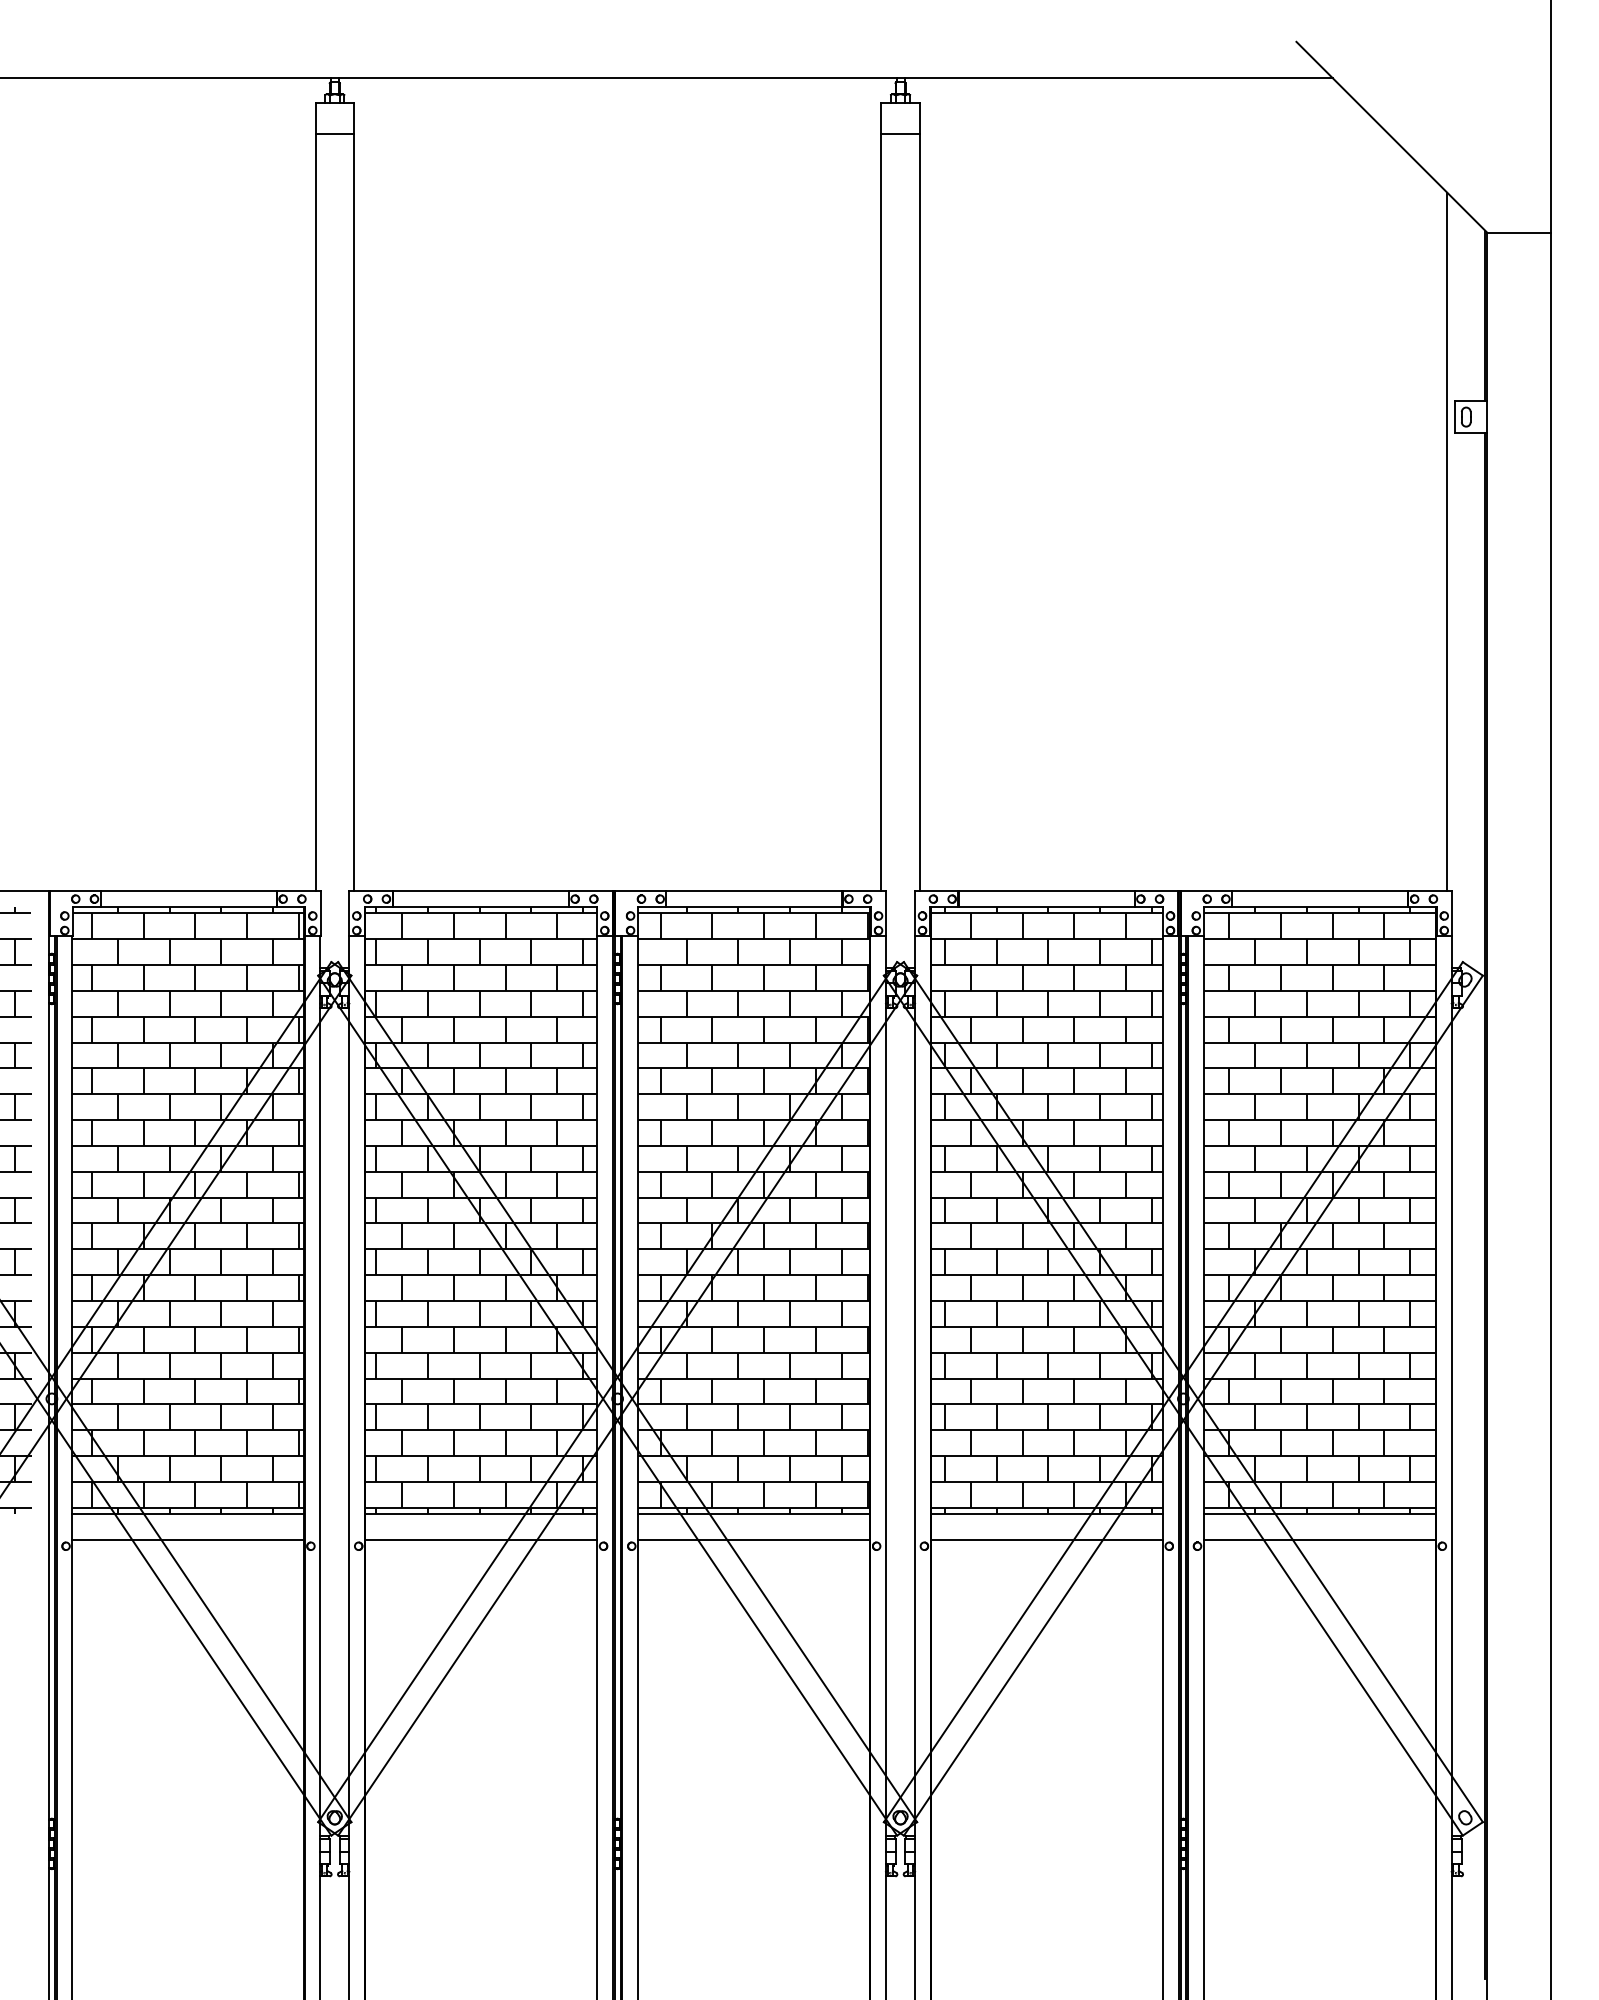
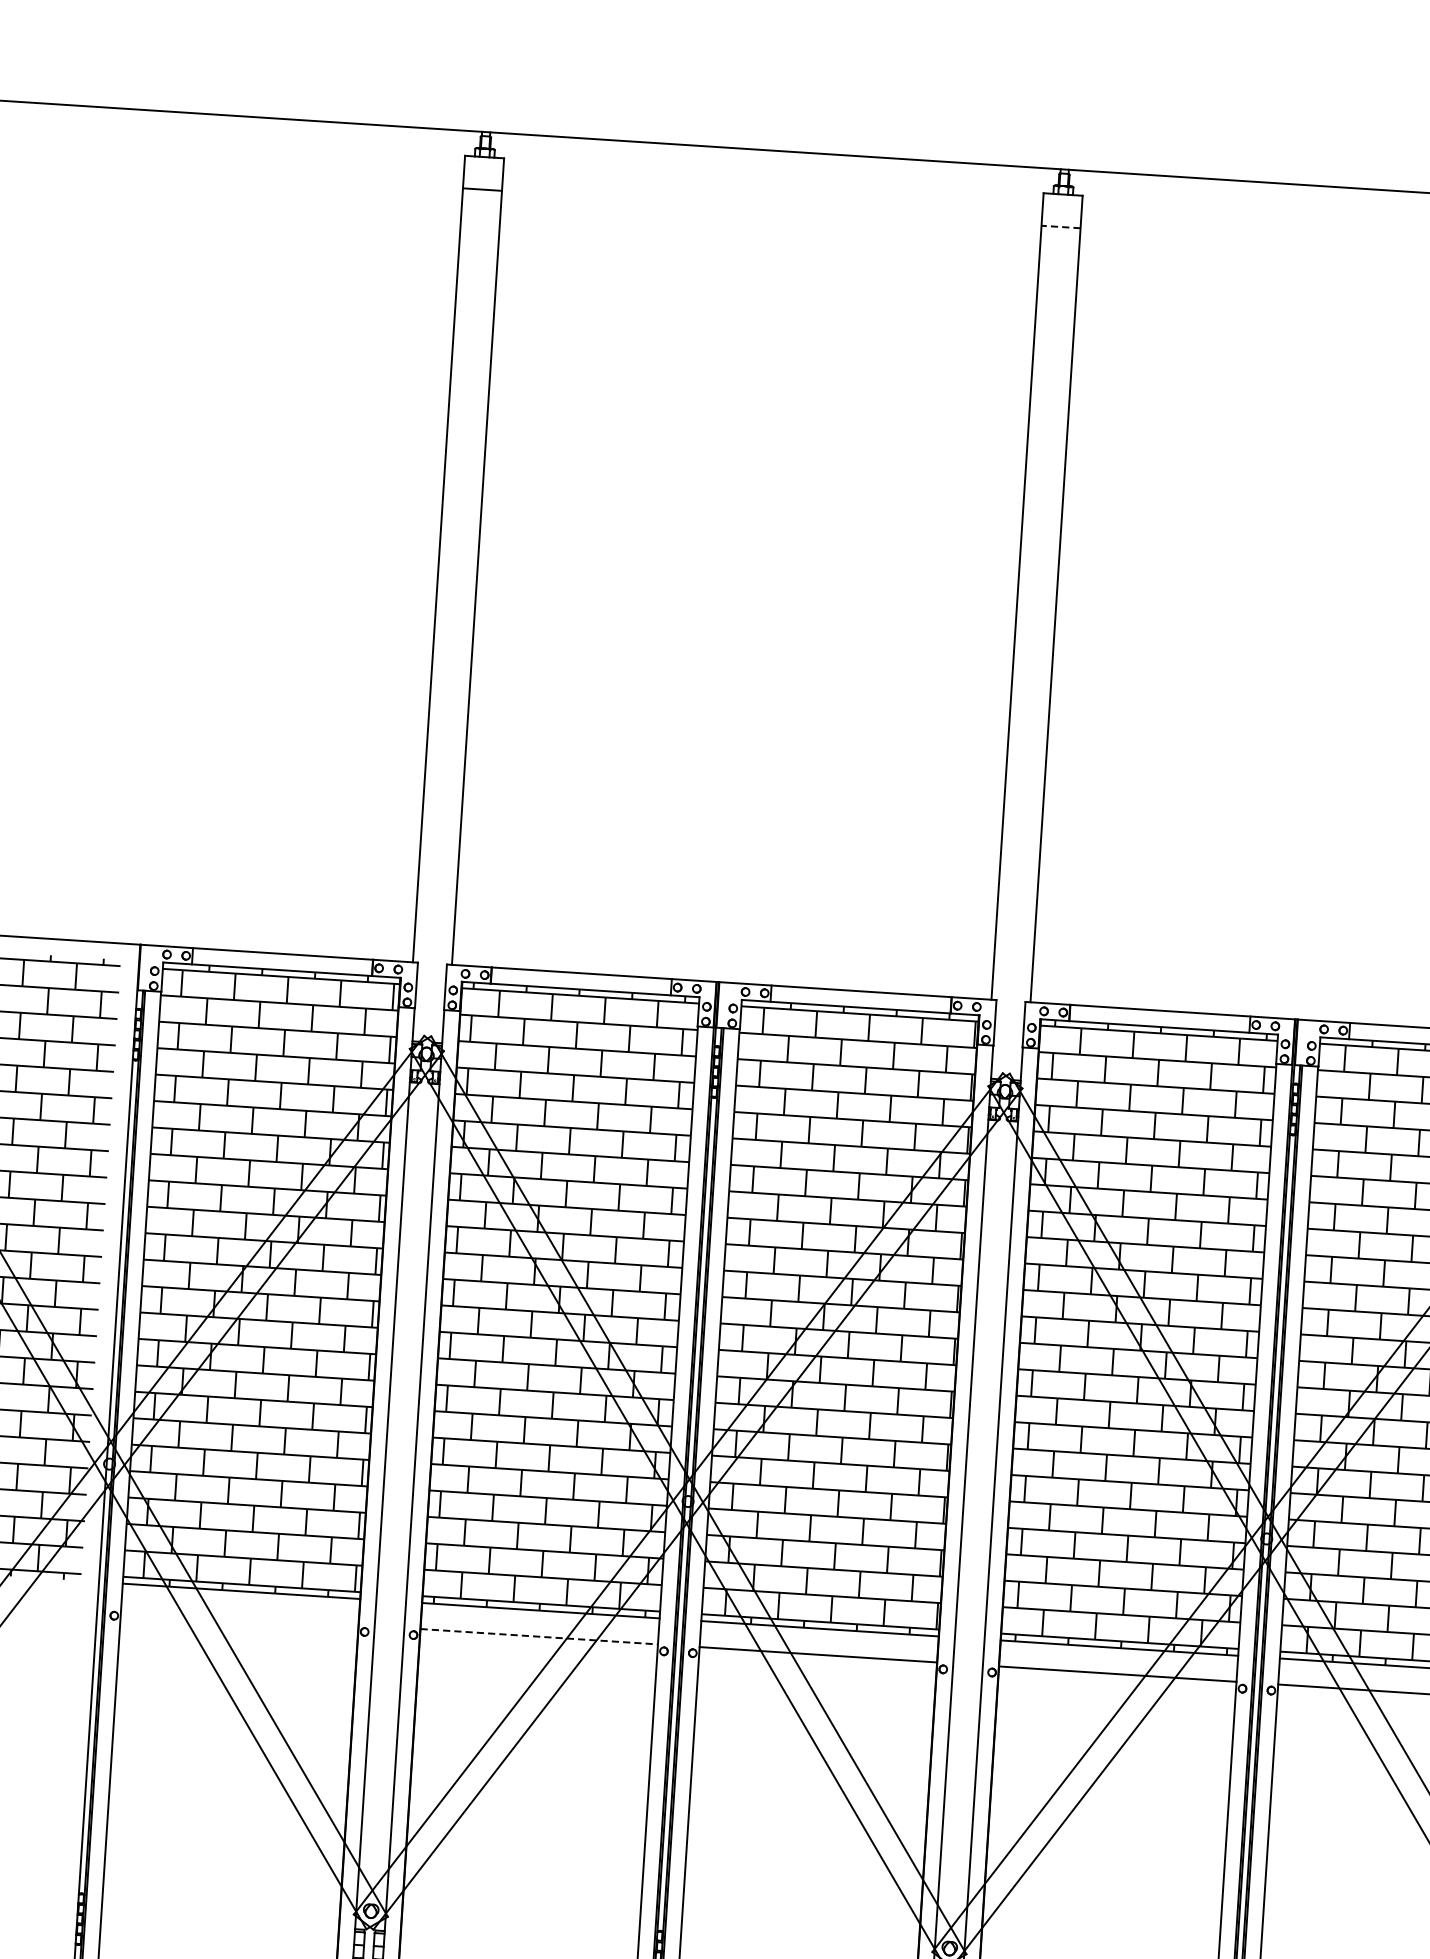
line: (900, 134) -> (1061, 227), solid -> dashed
line: (188, 1539) -> (239, 1616), removed
line: (481, 1539) -> (539, 1636), solid -> dashed

